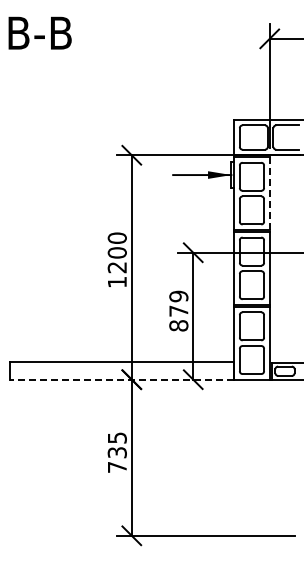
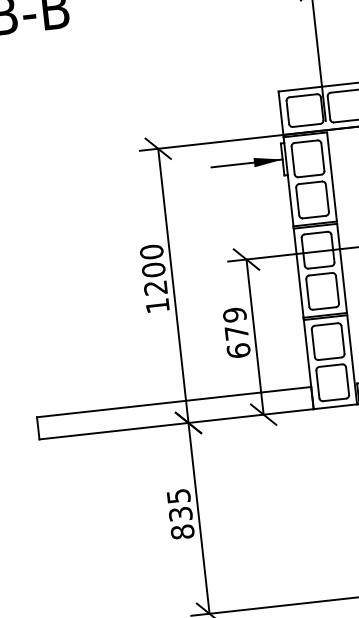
line: (269, 194) -> (331, 178), dashed -> solid
text: (178, 325) -> (238, 350), 879 -> 679
line: (121, 379) -> (175, 424), dashed -> solid
text: (116, 467) -> (181, 532), 735 -> 835

